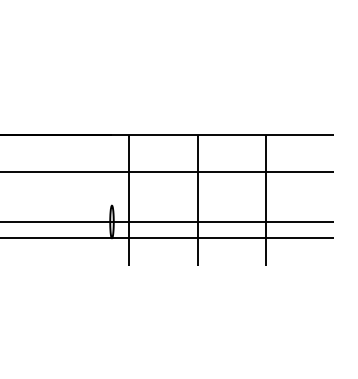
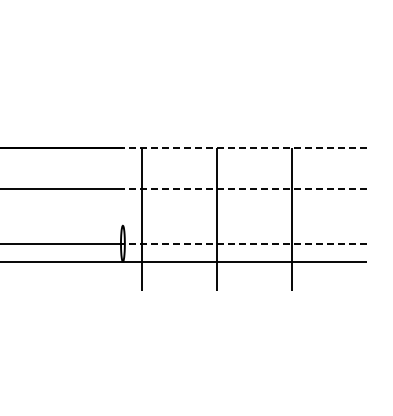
line: (222, 135) -> (244, 148), solid -> dashed
line: (222, 171) -> (244, 188), solid -> dashed
line: (222, 221) -> (244, 243), solid -> dashed

